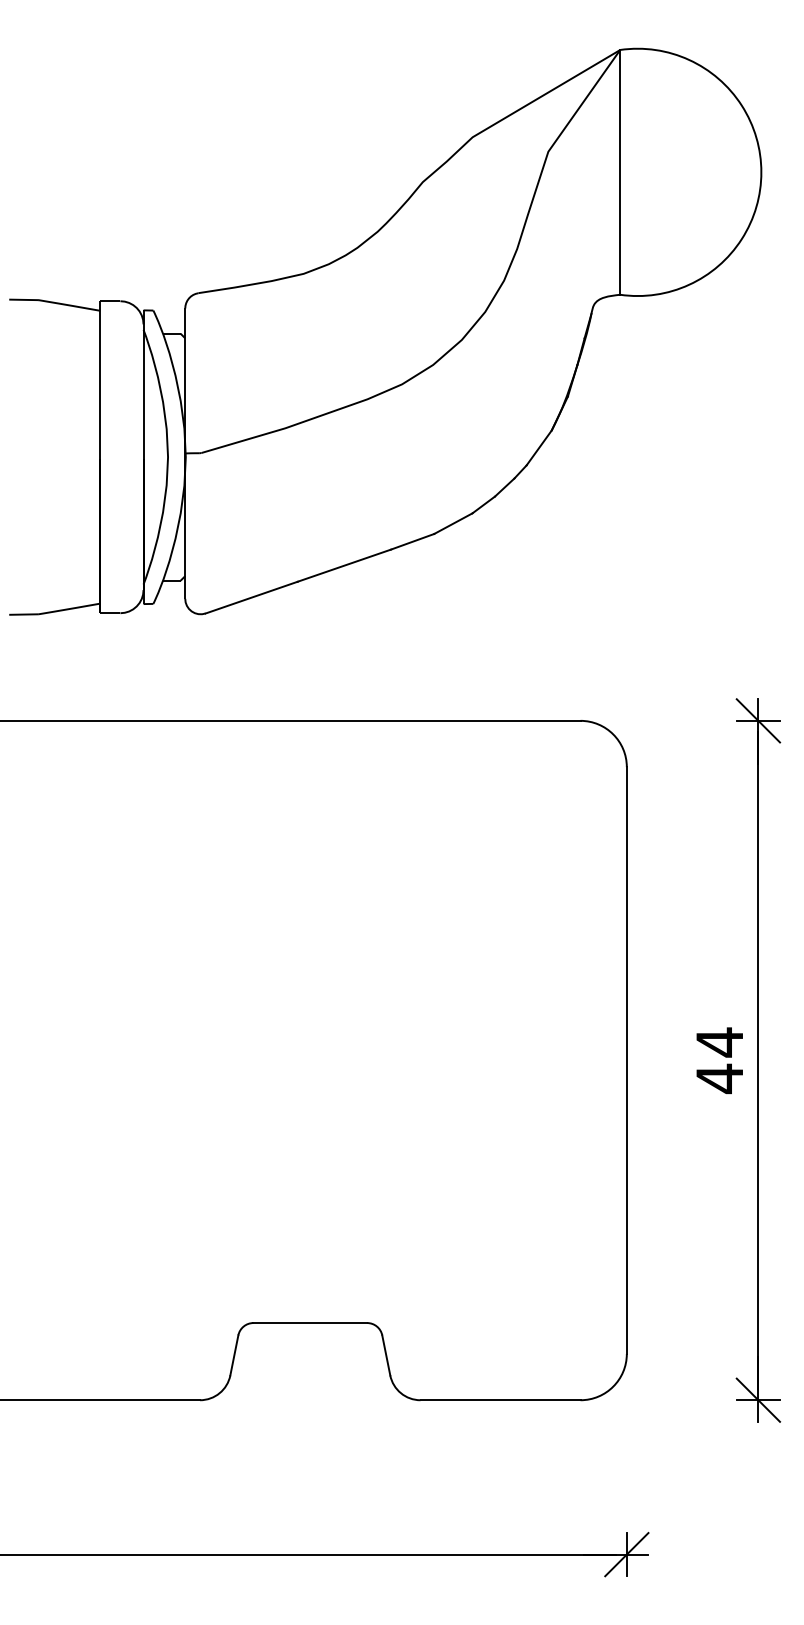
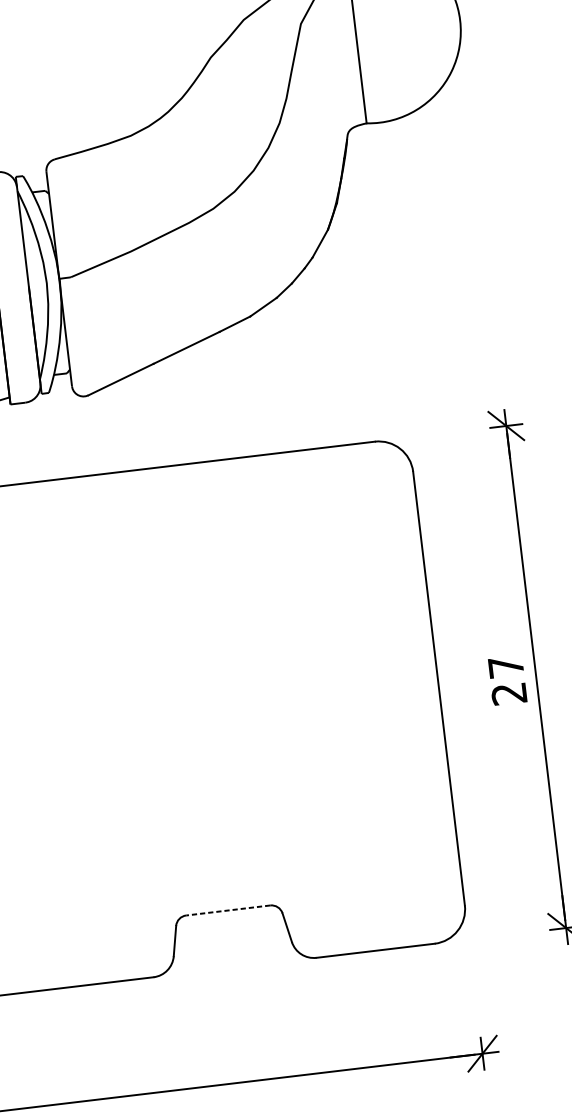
text: (718, 1060) -> (506, 680), 44 -> 27
line: (310, 1323) -> (228, 910), solid -> dashed

